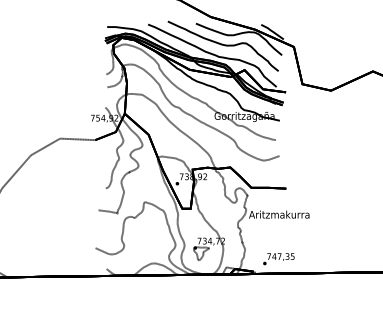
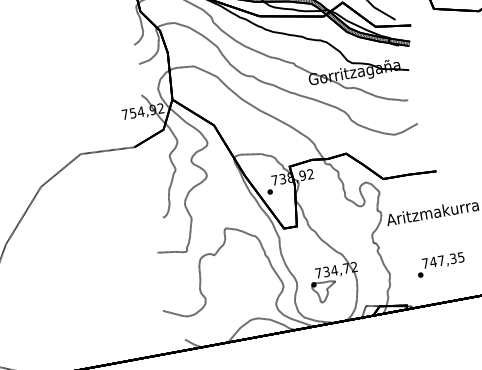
text: (278, 259) -> (440, 265), moved

